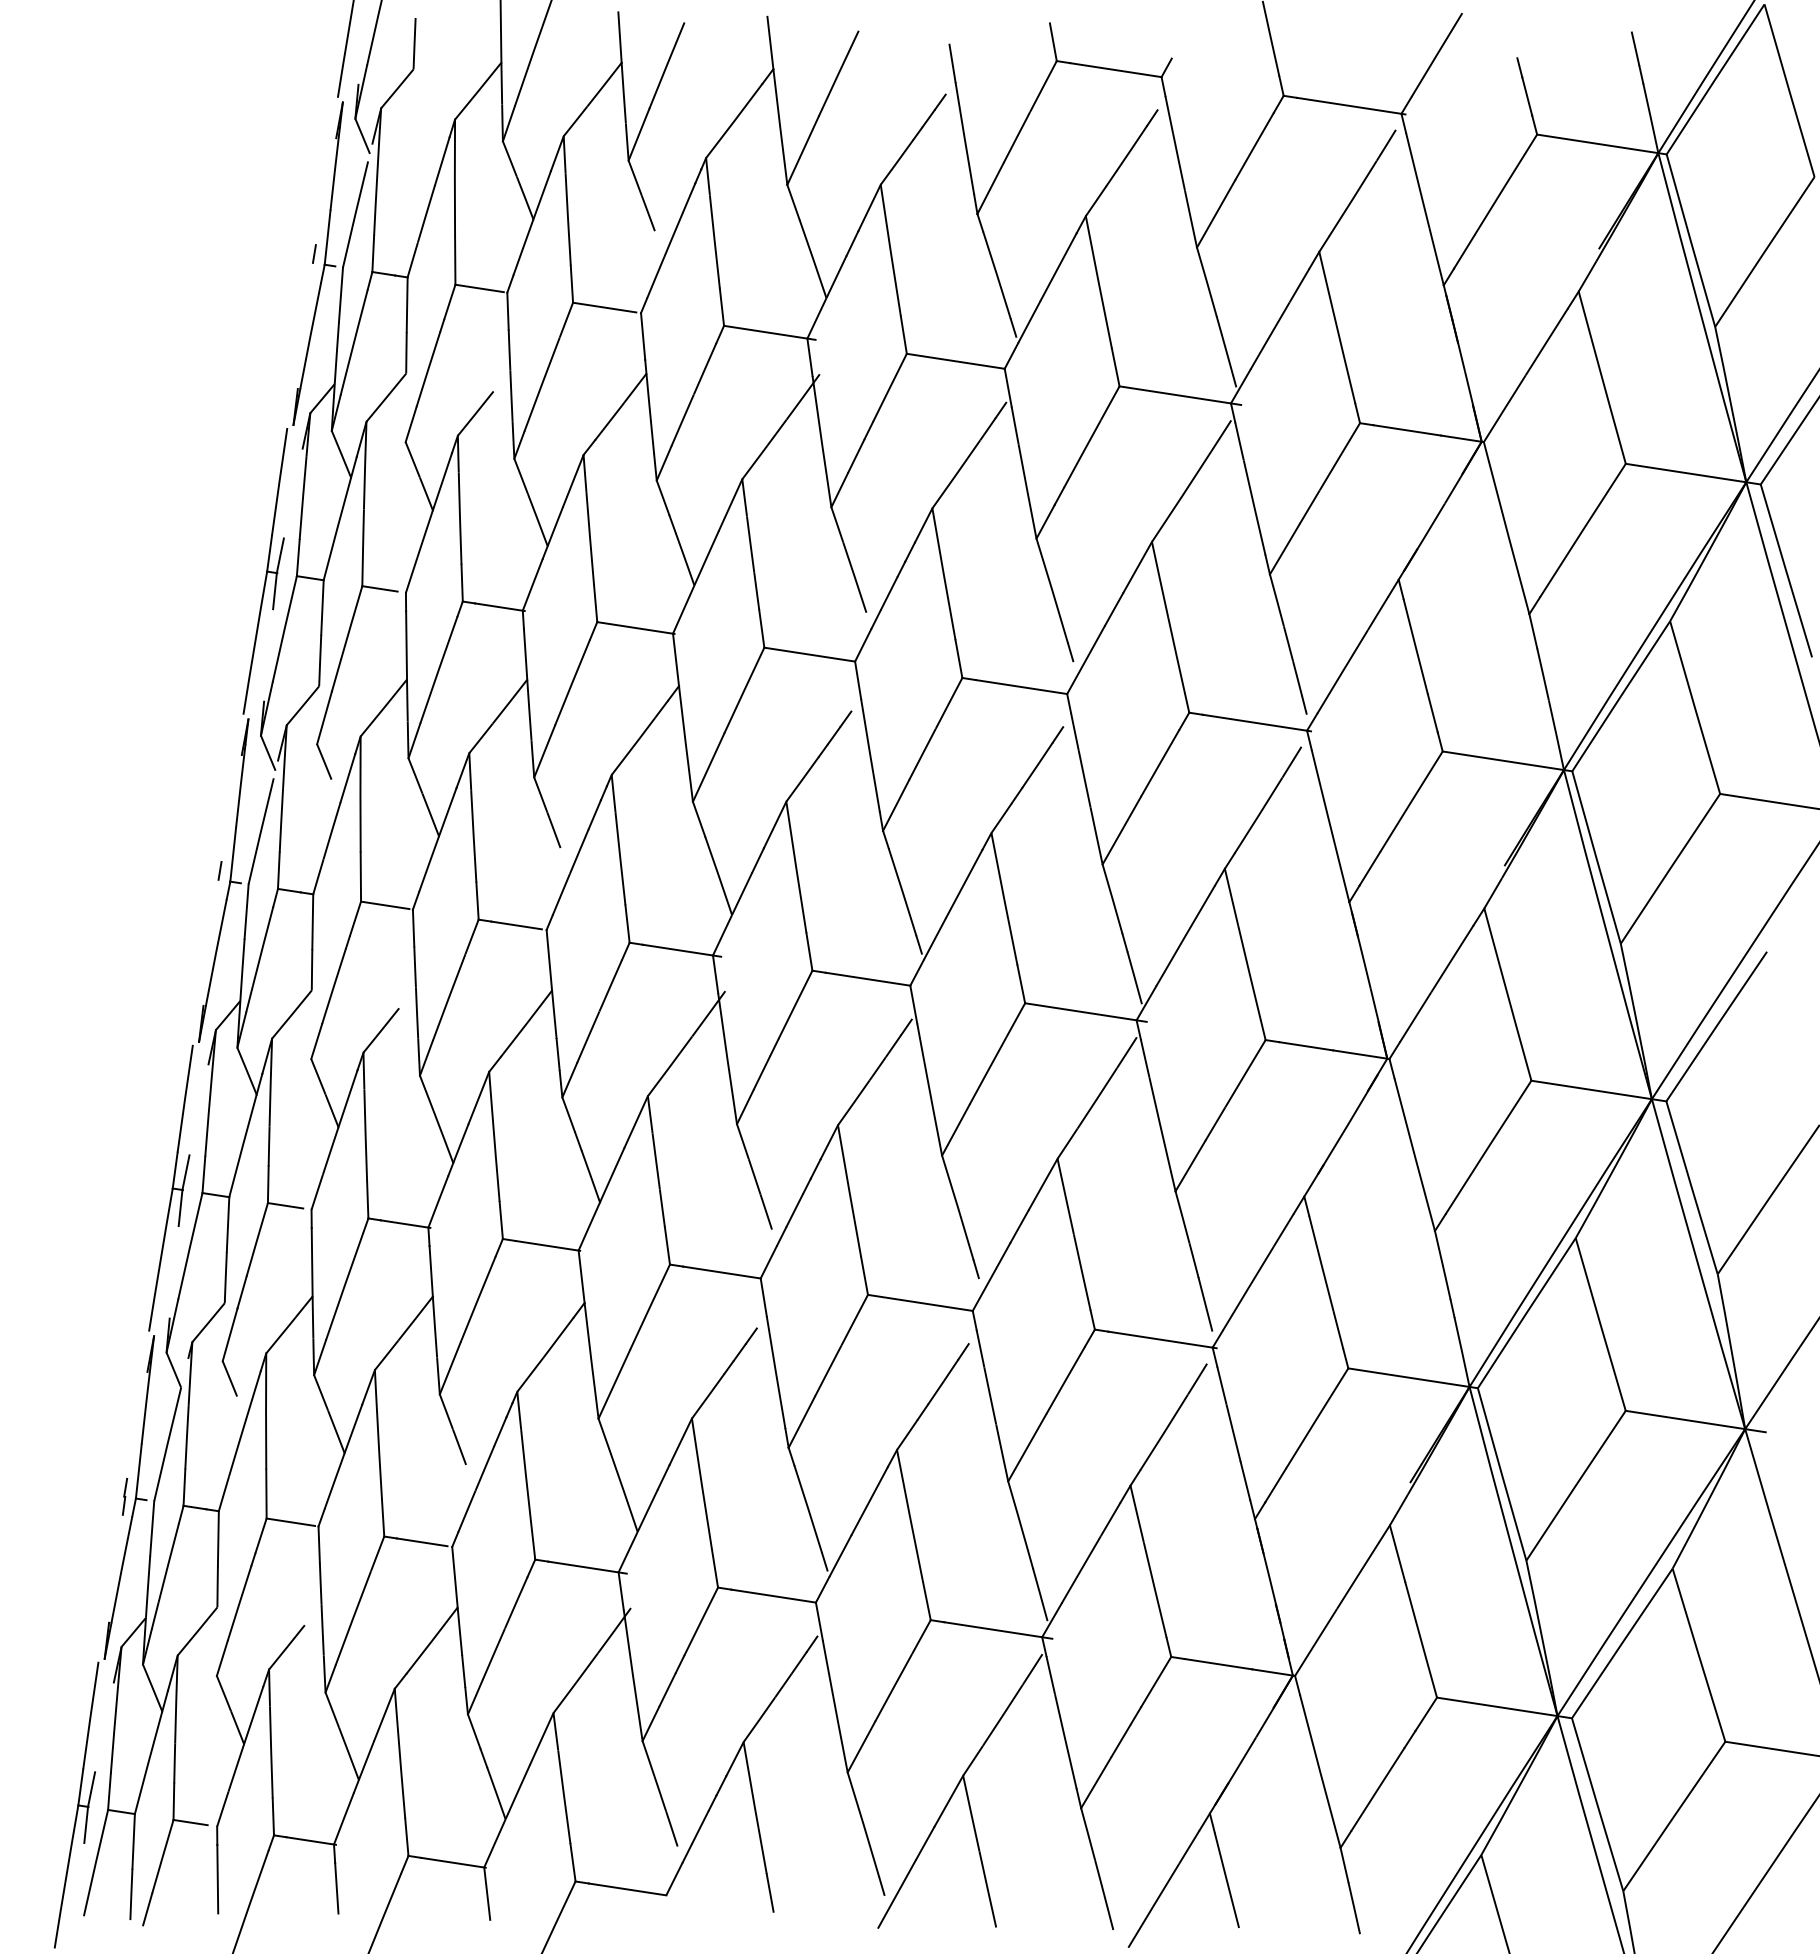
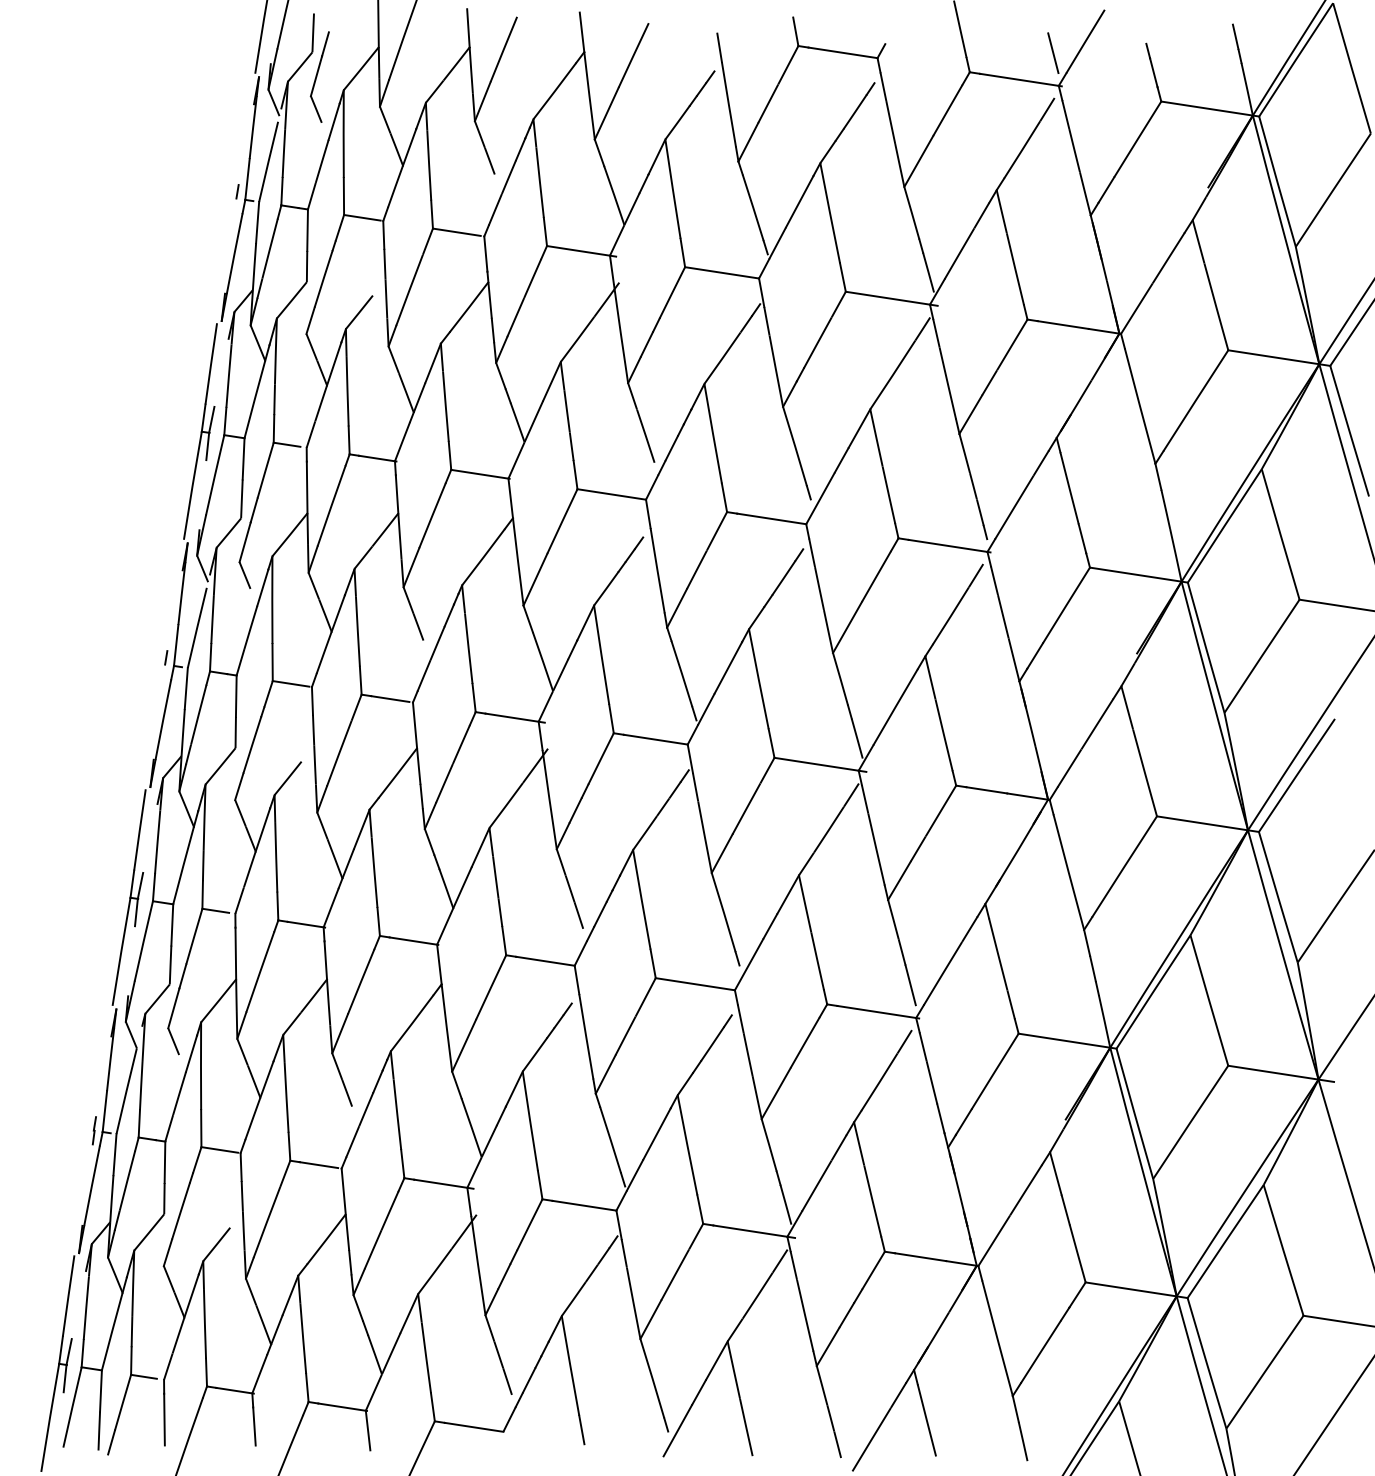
line: (1394, 70) -> (1053, 53), added
part: (423, 102) -> (319, 77), added

